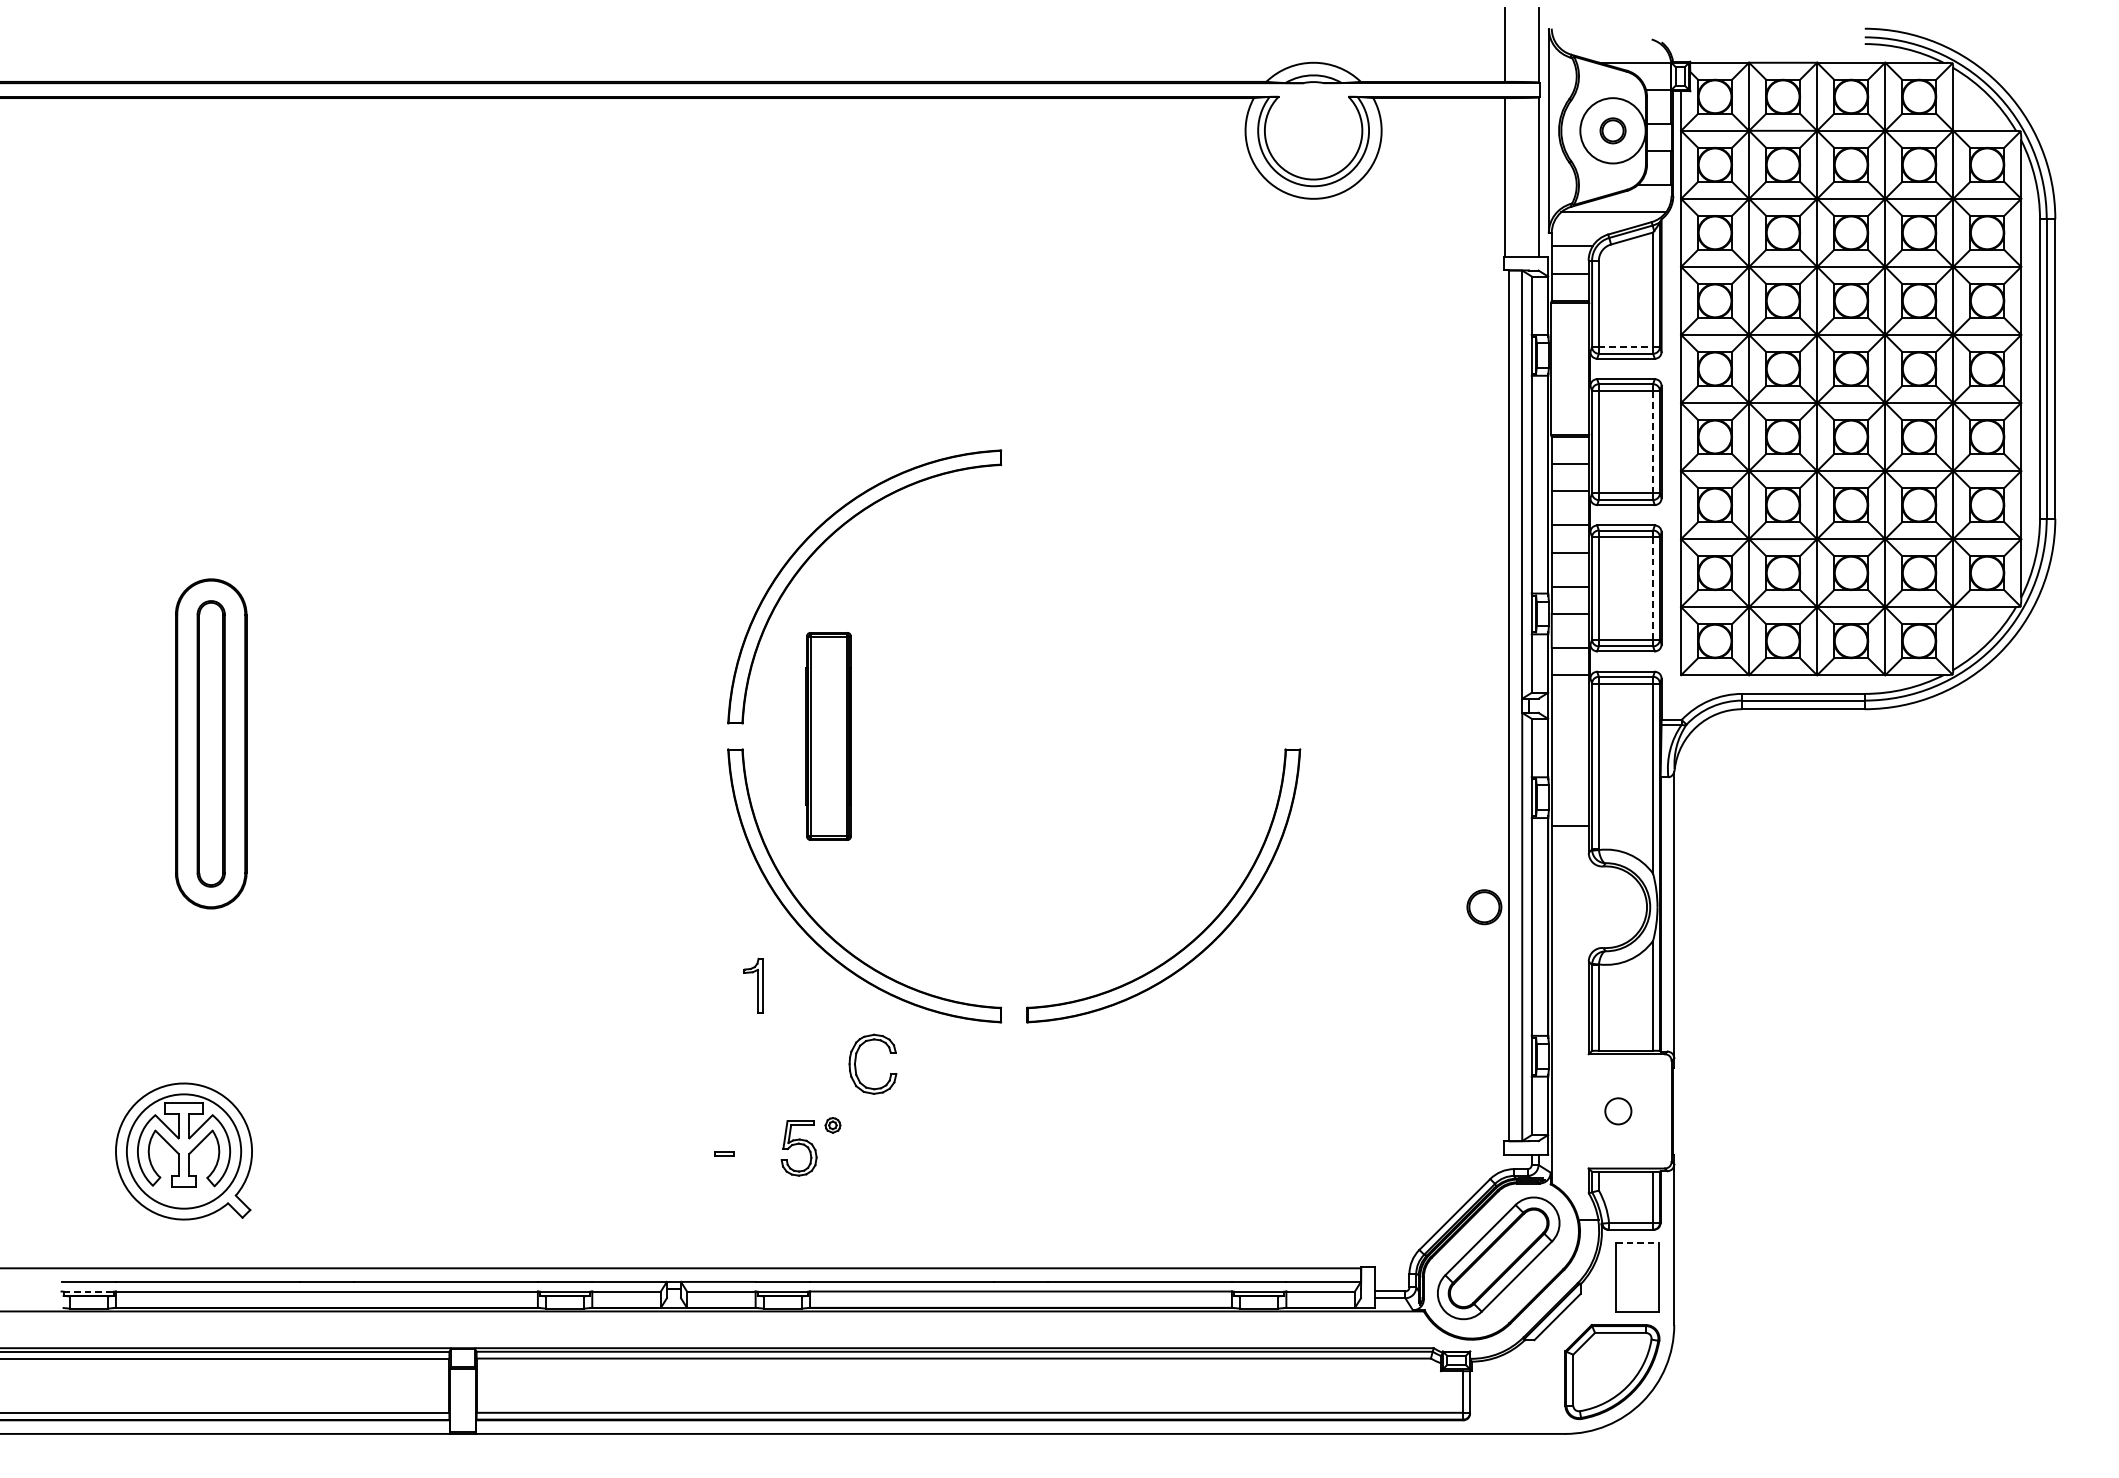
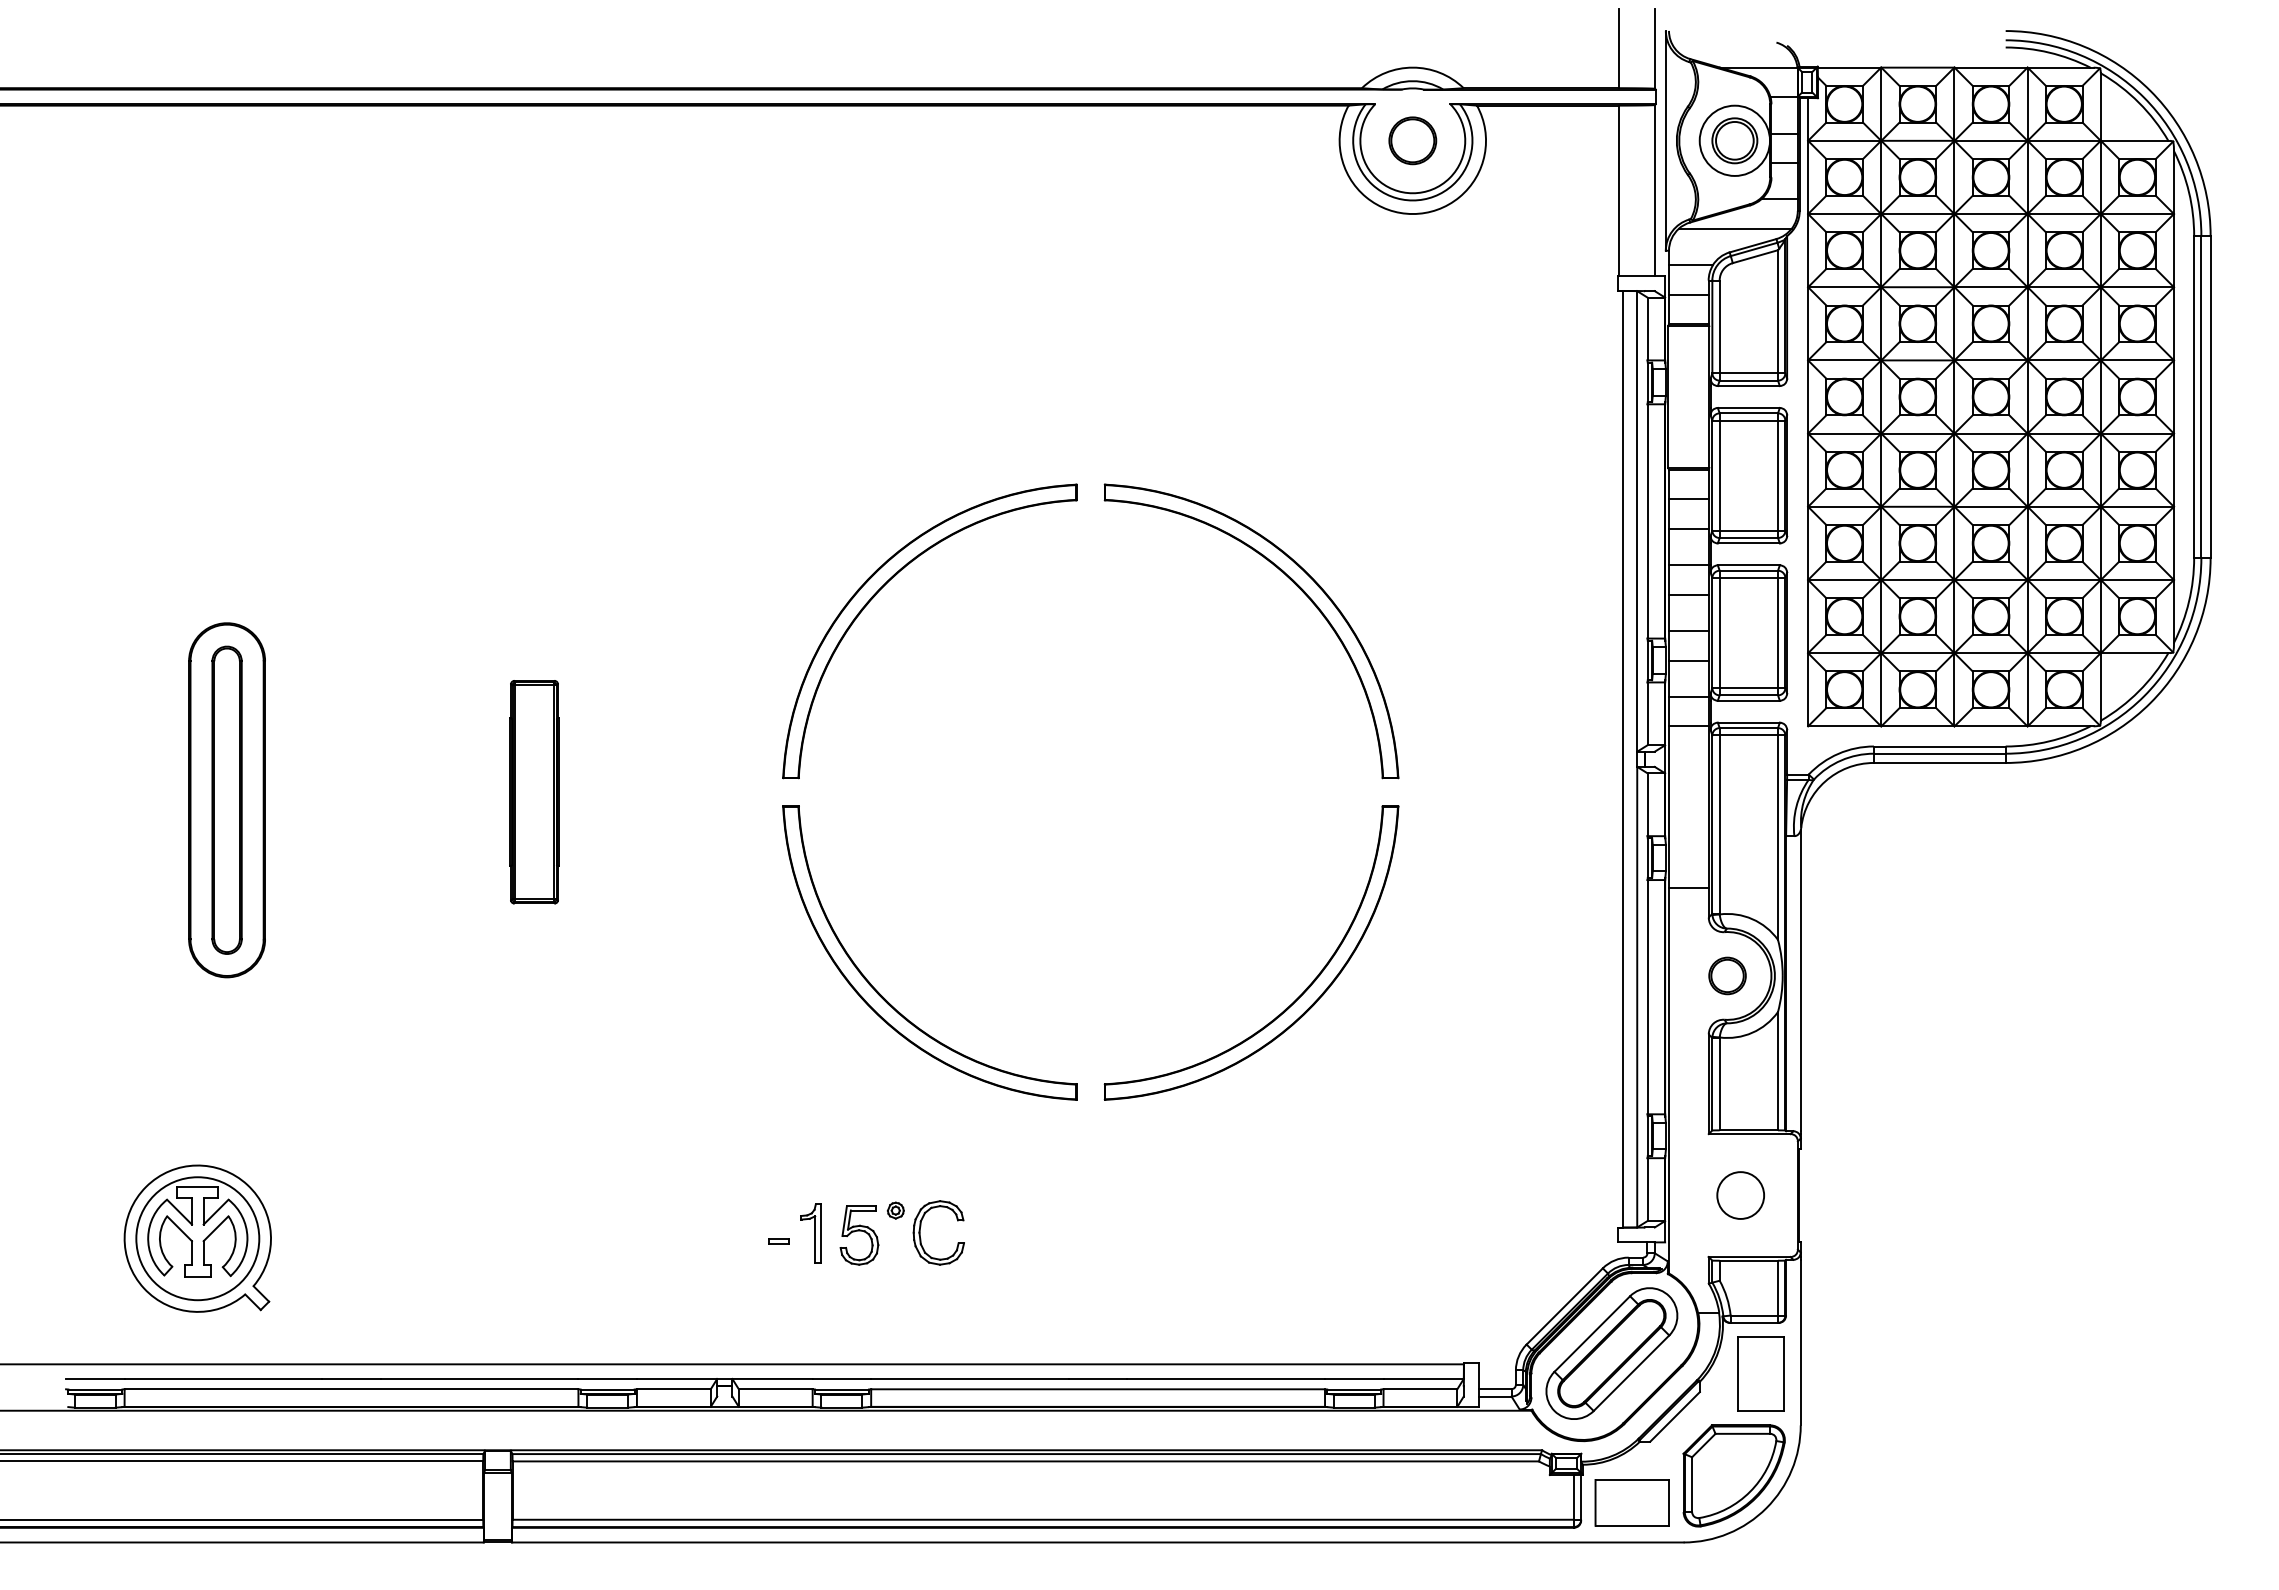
part: (1313, 130) -> (1412, 140), added
part: (1612, 130) -> (1734, 140), size x1.67
line: (1626, 347) -> (1749, 373), dashed -> solid
line: (1653, 441) -> (1778, 475), dashed -> solid
part: (1205, 545) -> (1296, 586), added
line: (1653, 587) -> (1778, 632), dashed -> solid
part: (828, 736) -> (534, 792), moved
part: (1484, 906) -> (1727, 975), moved
part: (753, 985) -> (810, 1233), moved
part: (855, 1063) -> (920, 1232), moved
circle: (1618, 1111) -> (1740, 1195), size x1.67
line: (1637, 1243) -> (1761, 1337), dashed -> solid
line: (88, 1291) -> (95, 1389), dashed -> solid
part: (1516, 1396) -> (1631, 1502), added

